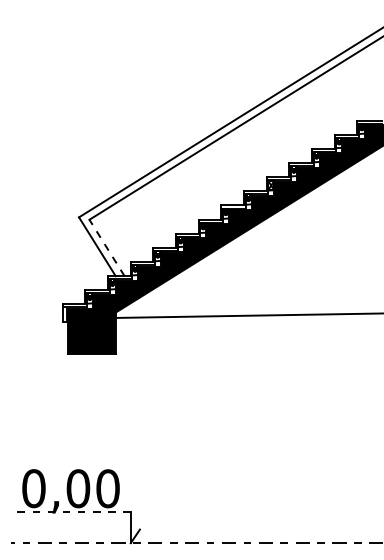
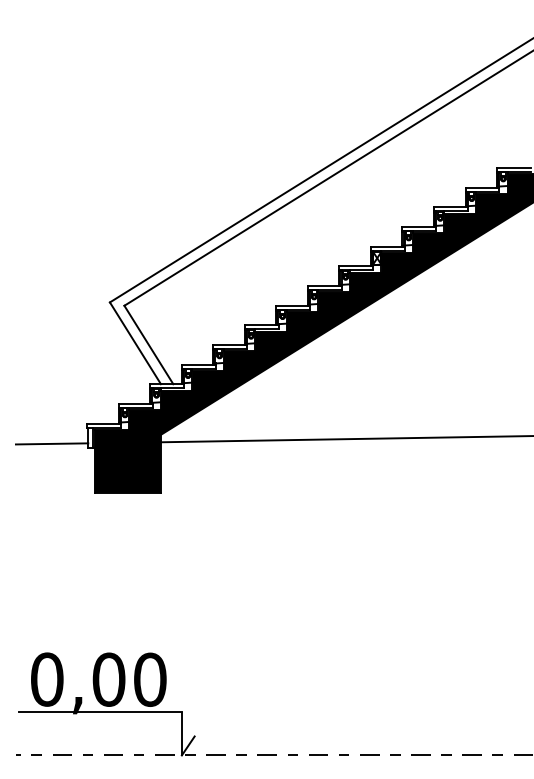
line: (106, 247) -> (148, 344), dashed -> solid
line: (37, 318) -> (52, 443), added
line: (72, 512) -> (100, 712), dashed -> solid

